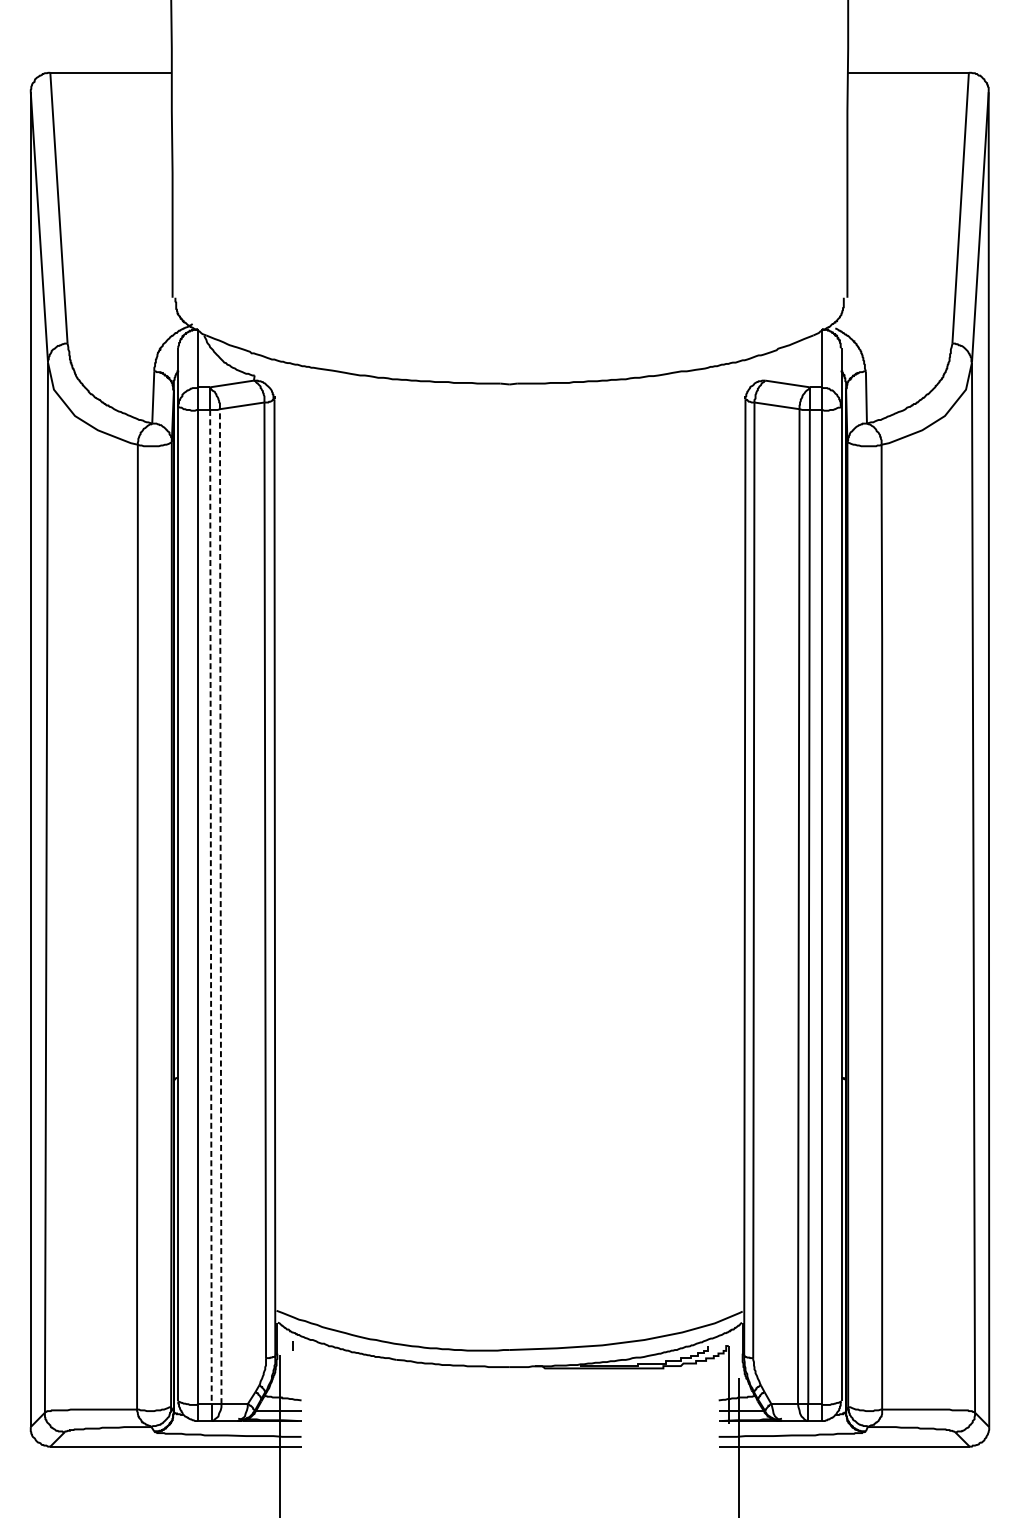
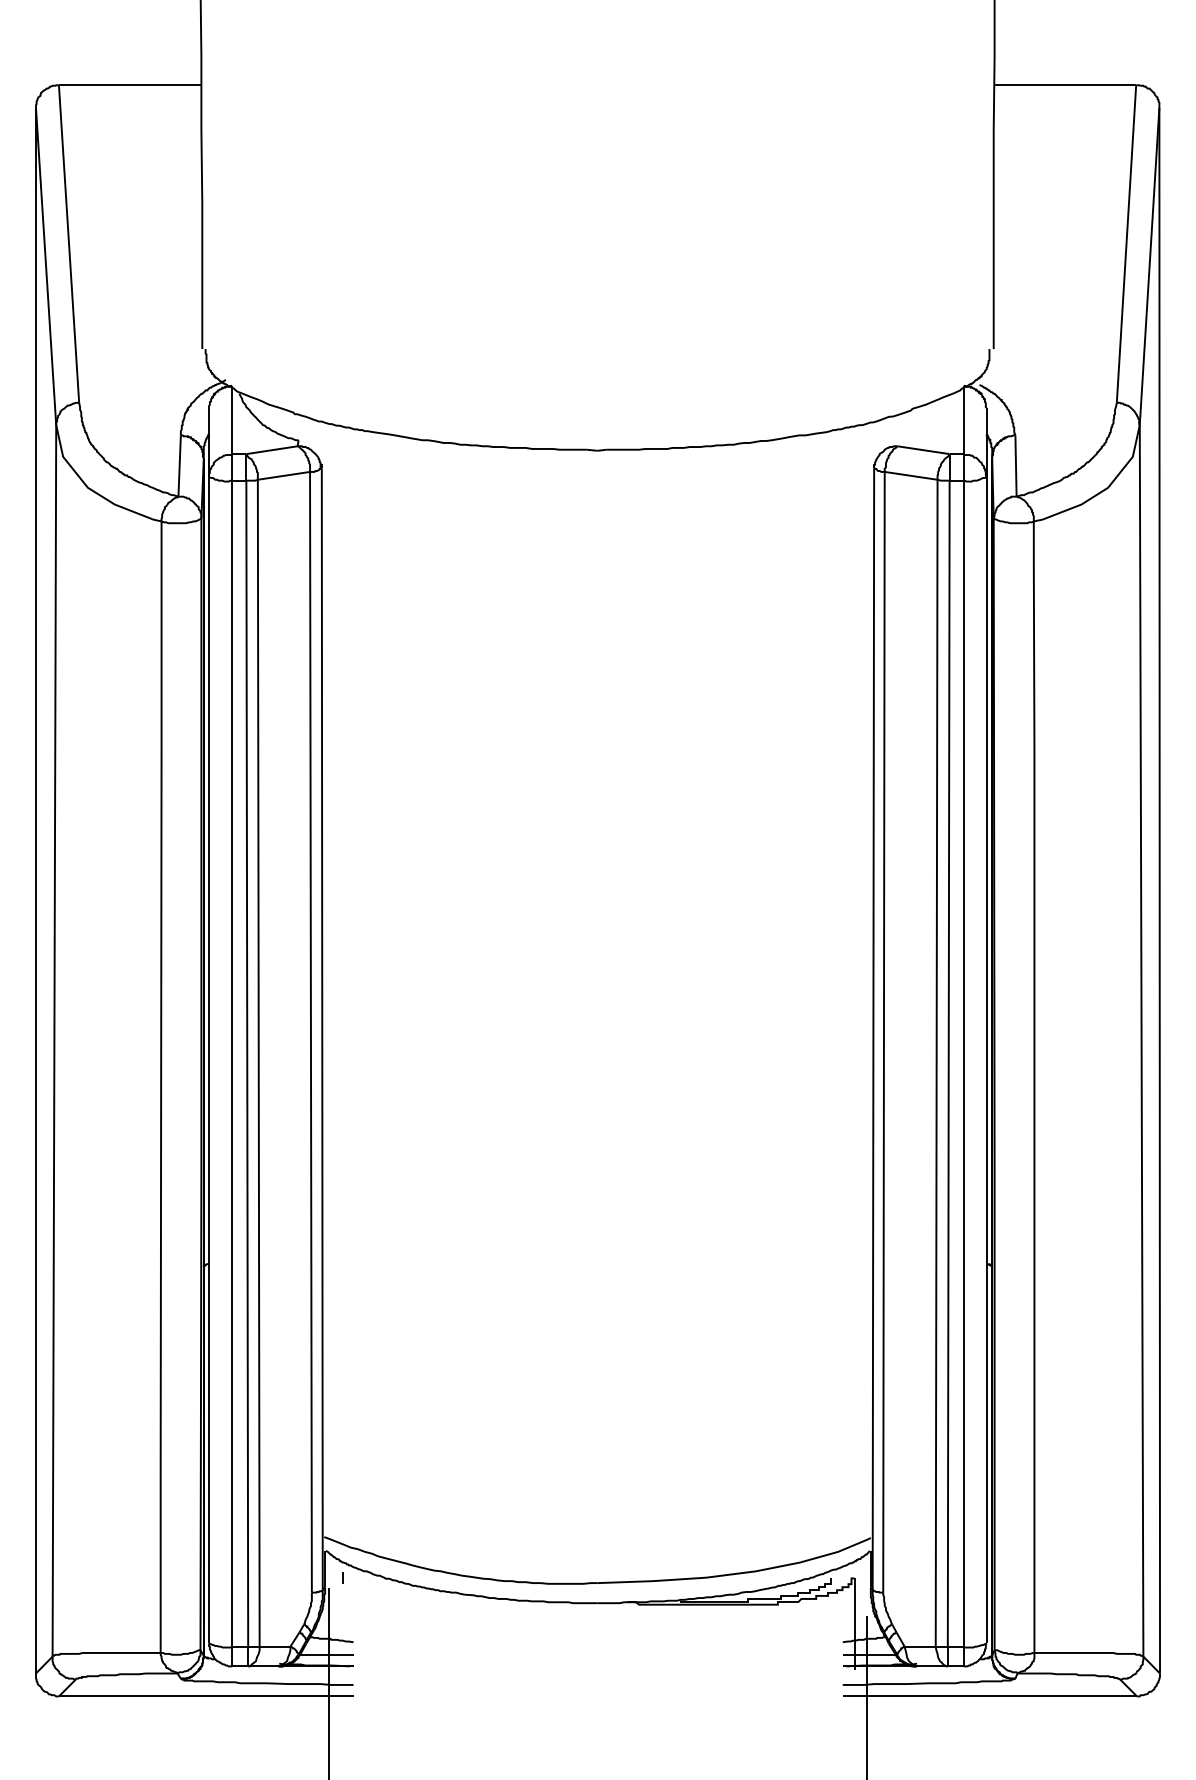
line: (211, 906) -> (247, 1063), dashed -> solid
line: (220, 906) -> (258, 1062), dashed -> solid

